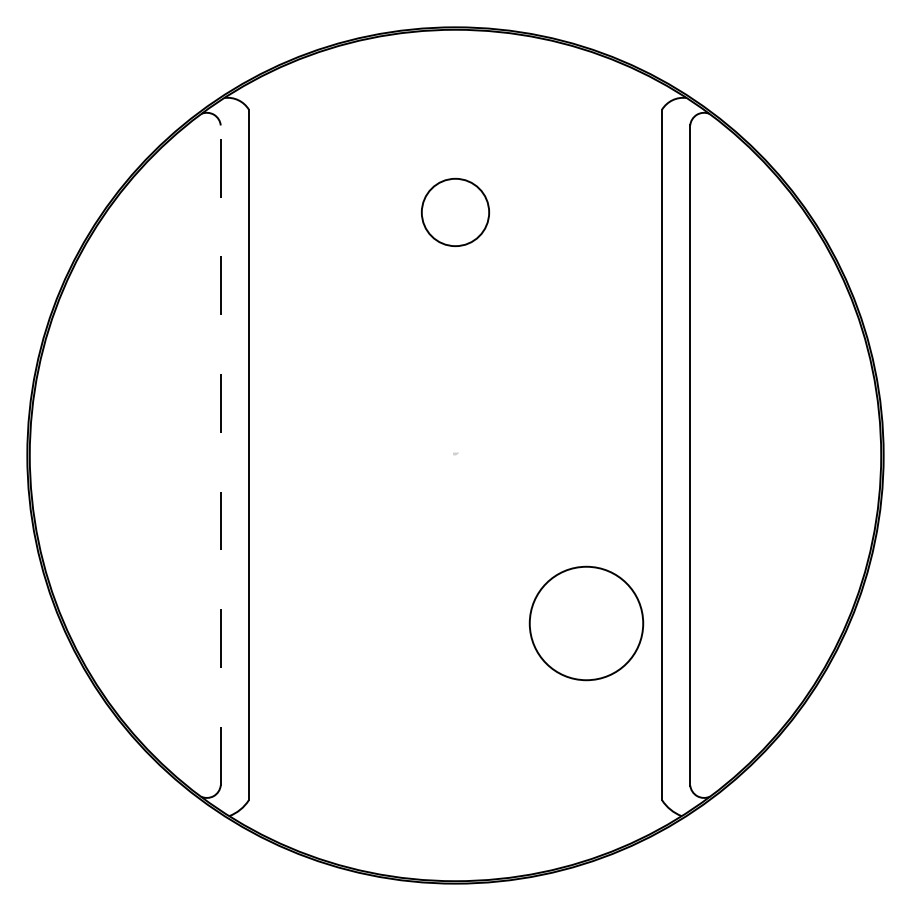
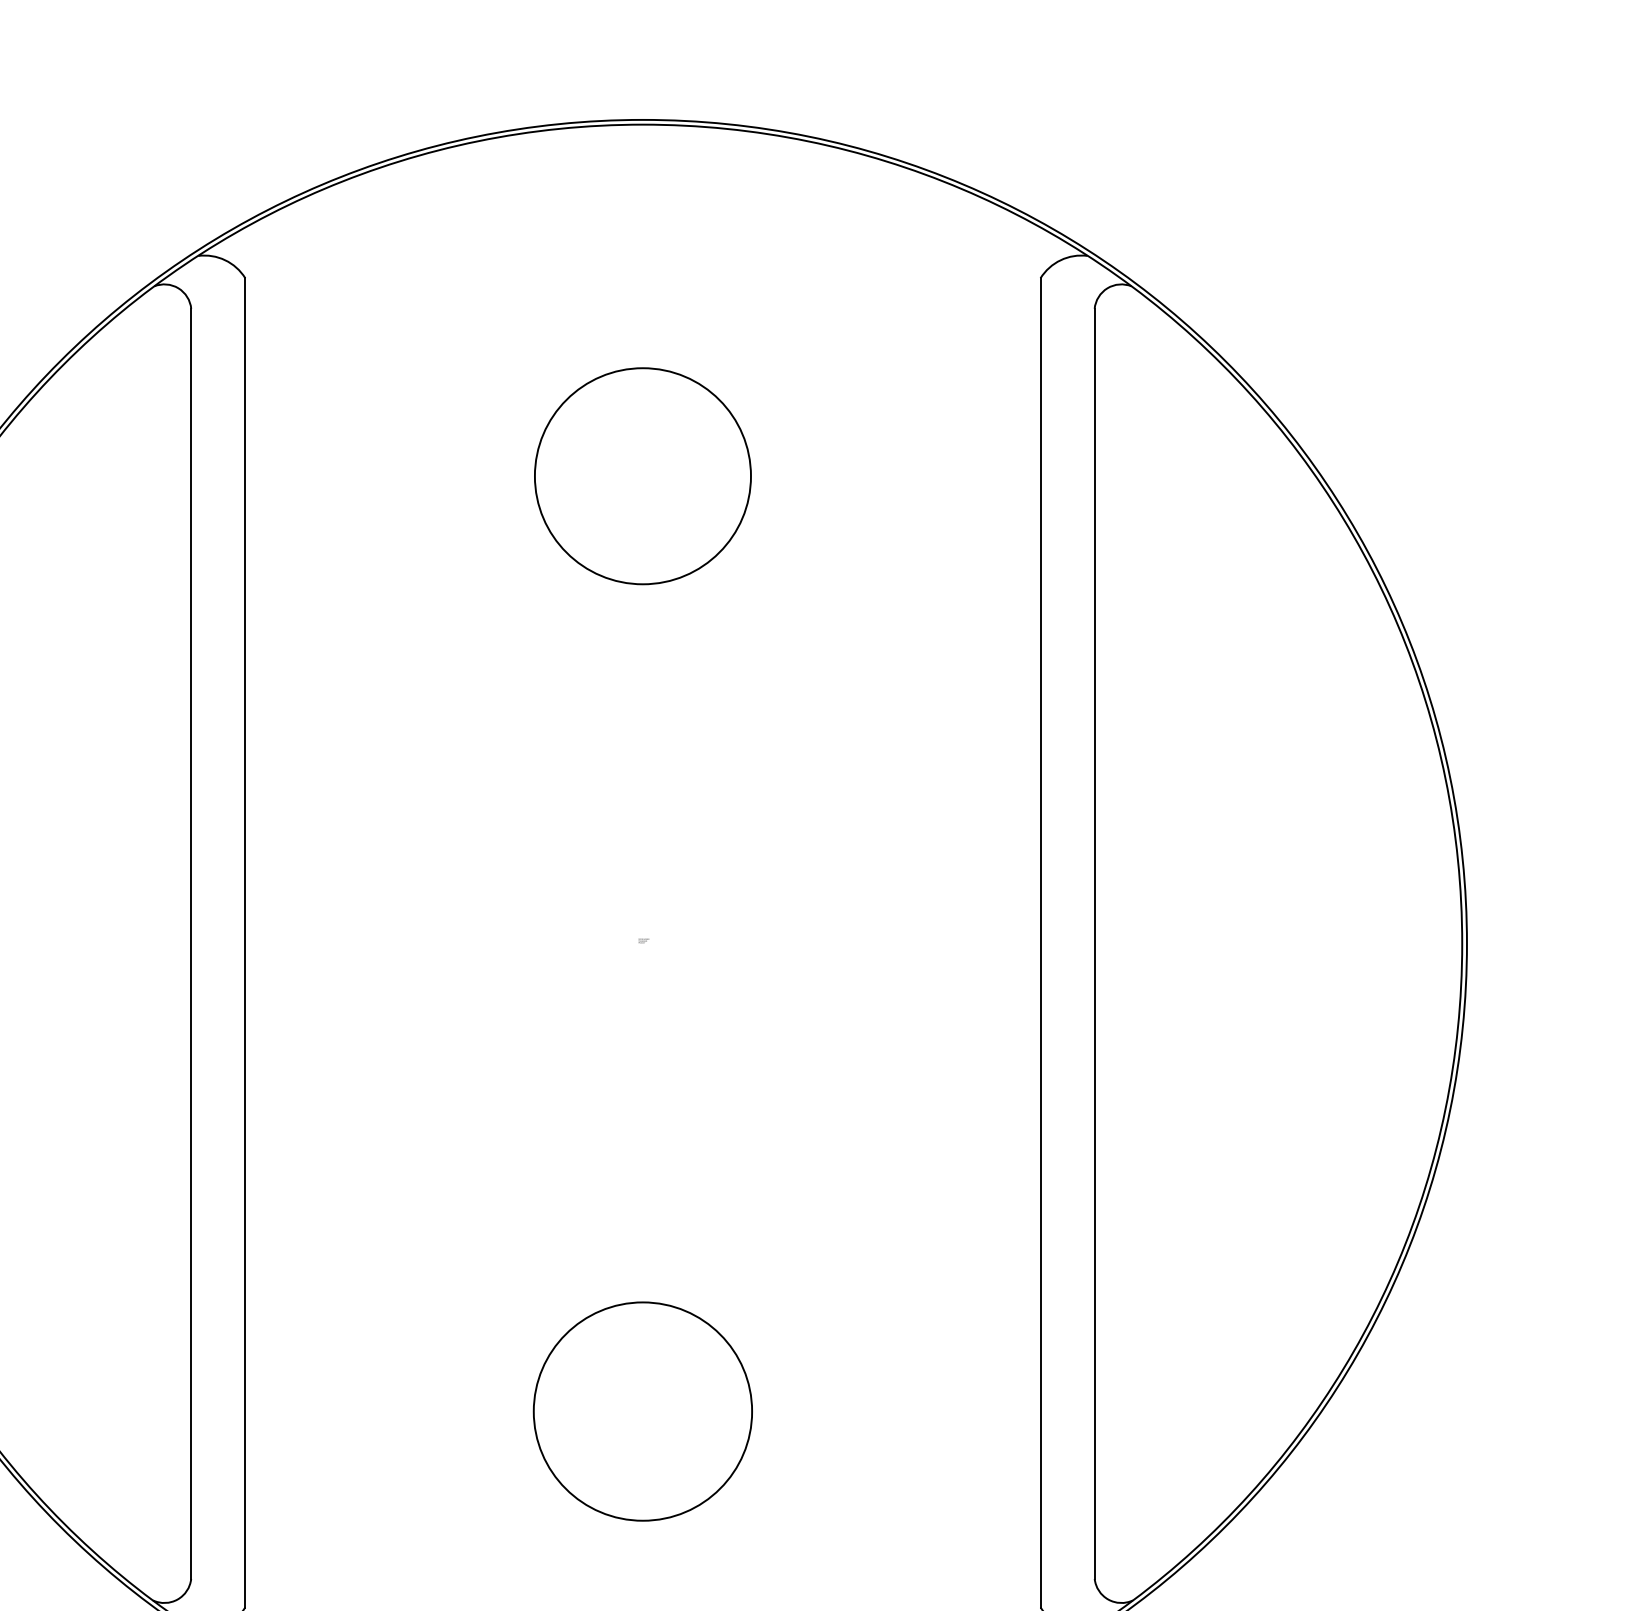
circle: (455, 212) -> (642, 476), size x1.67
line: (220, 455) -> (190, 943), dashed -> solid
circle: (586, 623) -> (642, 1411), moved

